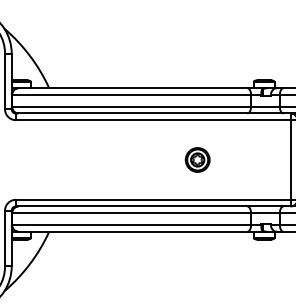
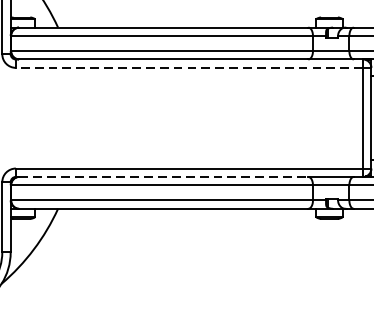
line: (152, 120) -> (188, 68), solid -> dashed
part: (197, 159) -> (245, 117), removed
line: (132, 206) -> (163, 176), solid -> dashed

